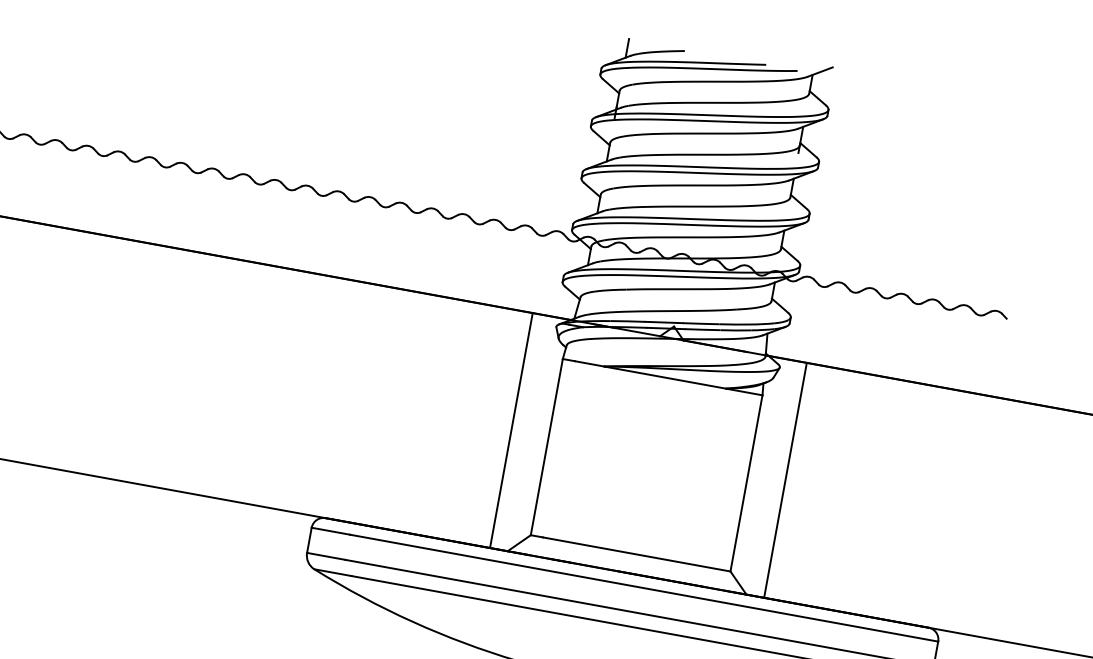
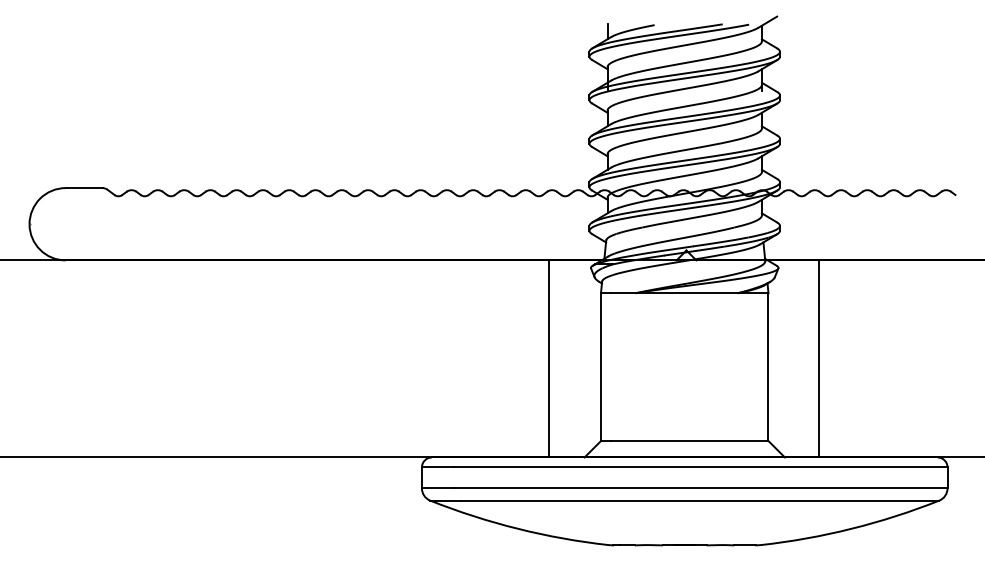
line: (511, 429) -> (548, 358), moved
line: (785, 479) -> (818, 358), moved

